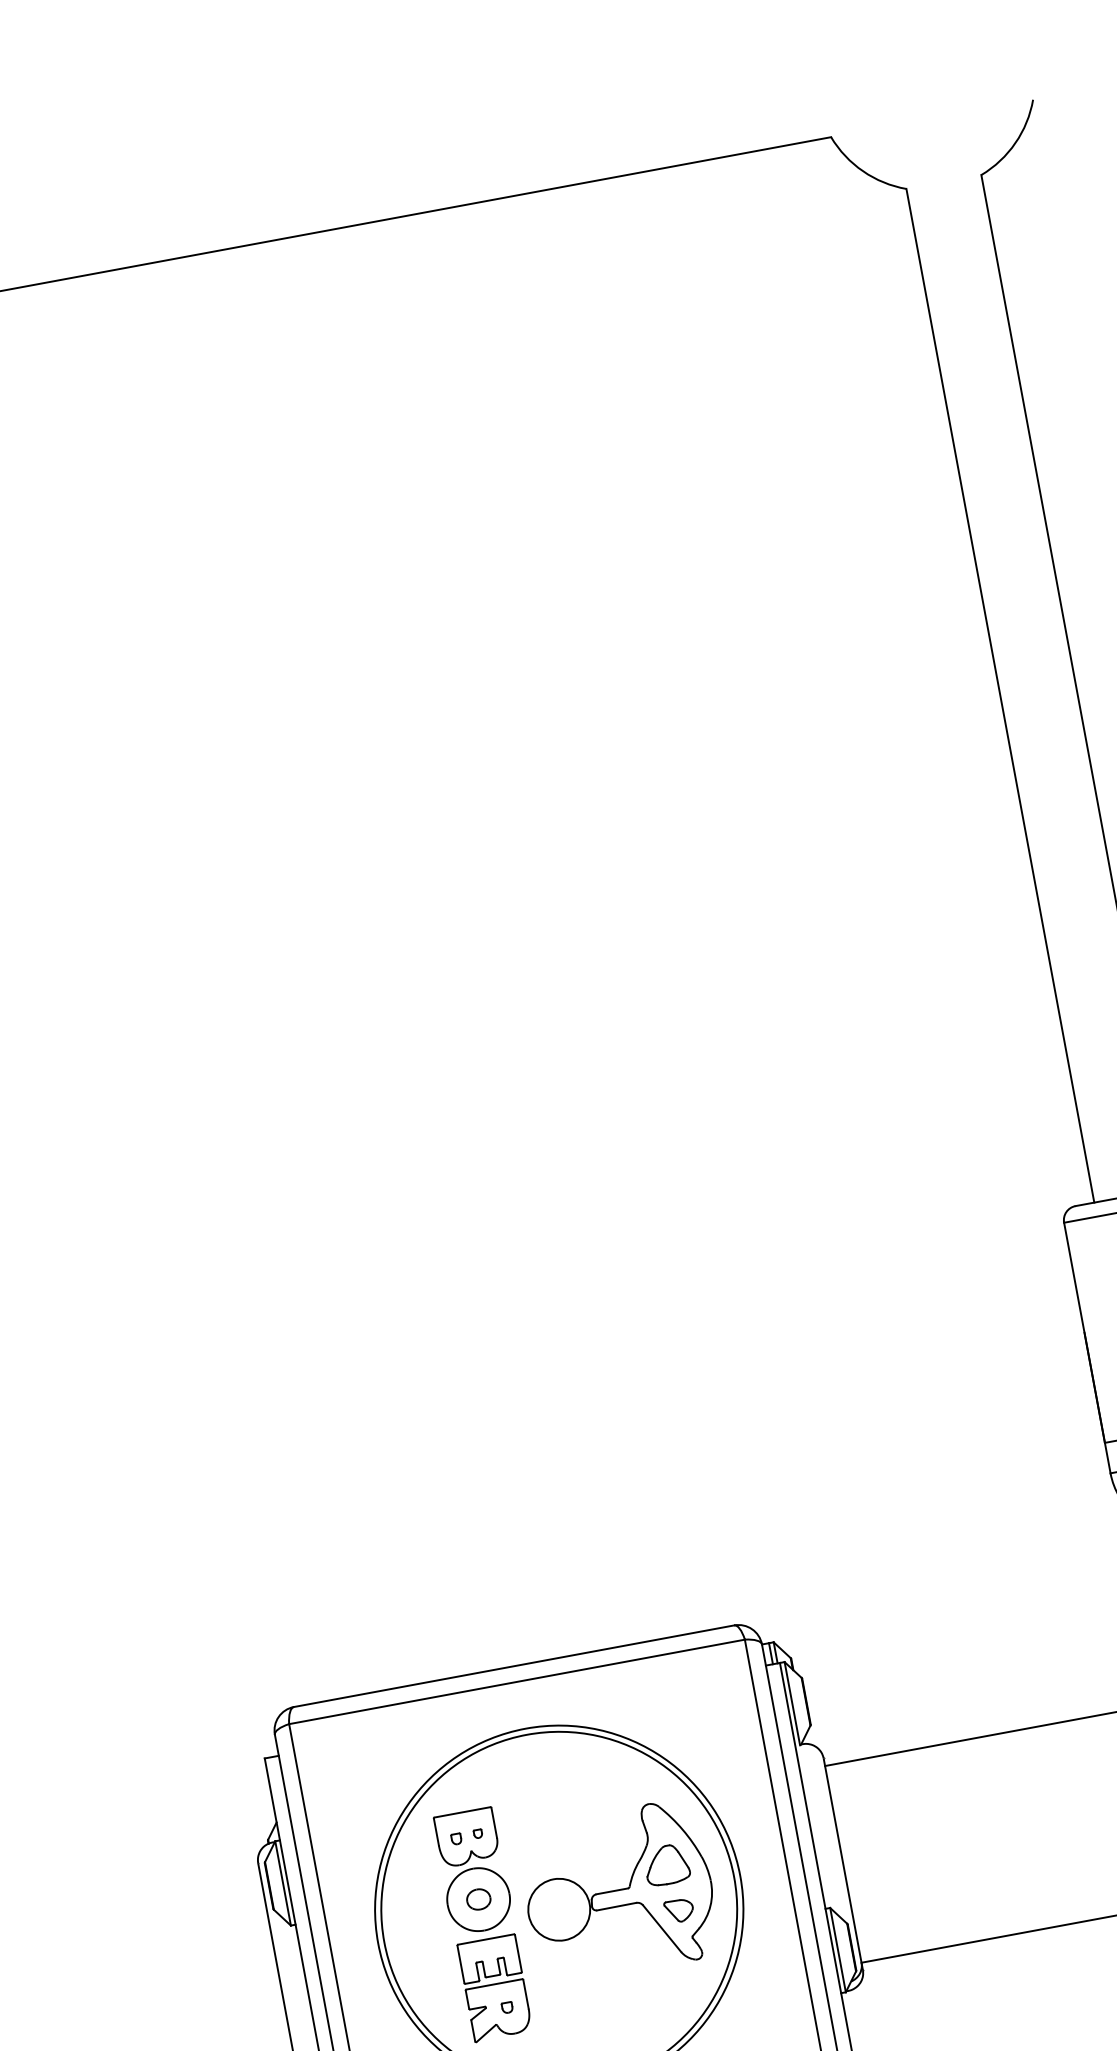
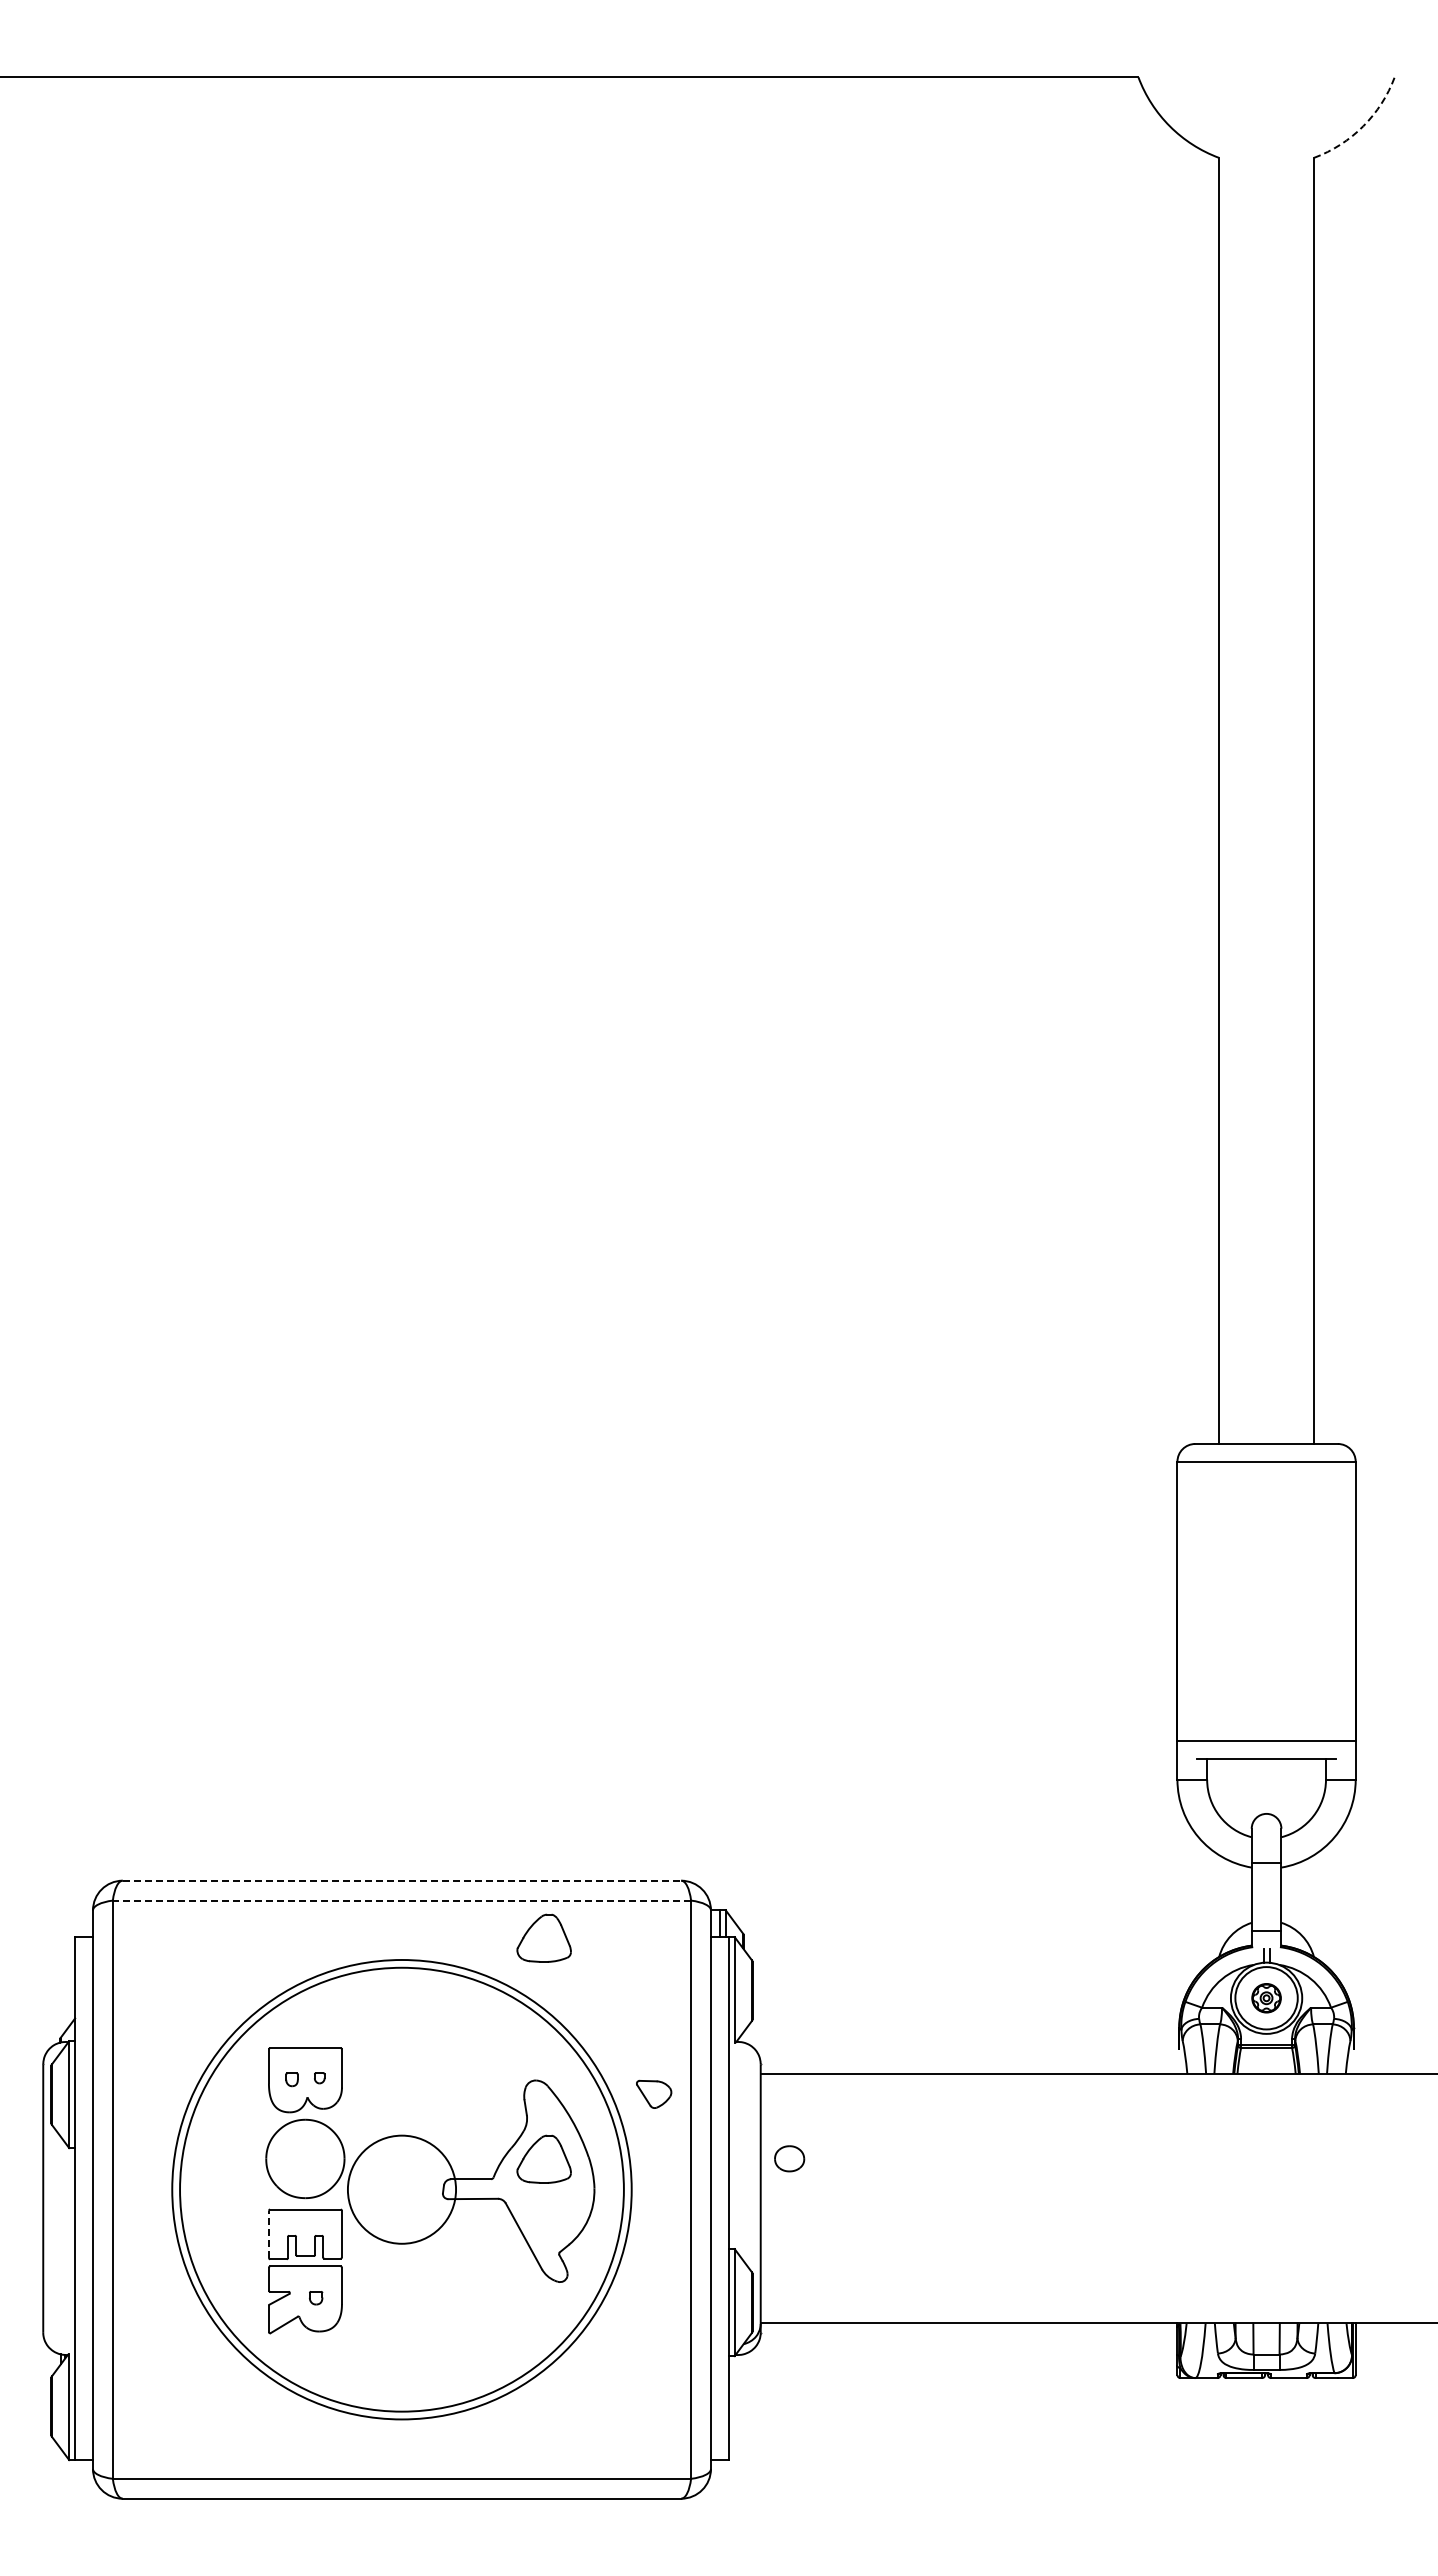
arc: (1015, 143) -> (1363, 126), solid -> dashed
line: (514, 1665) -> (402, 1880), solid -> dashed
line: (516, 1681) -> (401, 1900), solid -> dashed
part: (633, 1690) -> (543, 1937), added
part: (478, 1899) -> (789, 2158), moved
circle: (558, 1909) -> (401, 2189), size x1.4
part: (679, 1910) -> (654, 2093), moved
line: (460, 1964) -> (268, 2234), solid -> dashed

